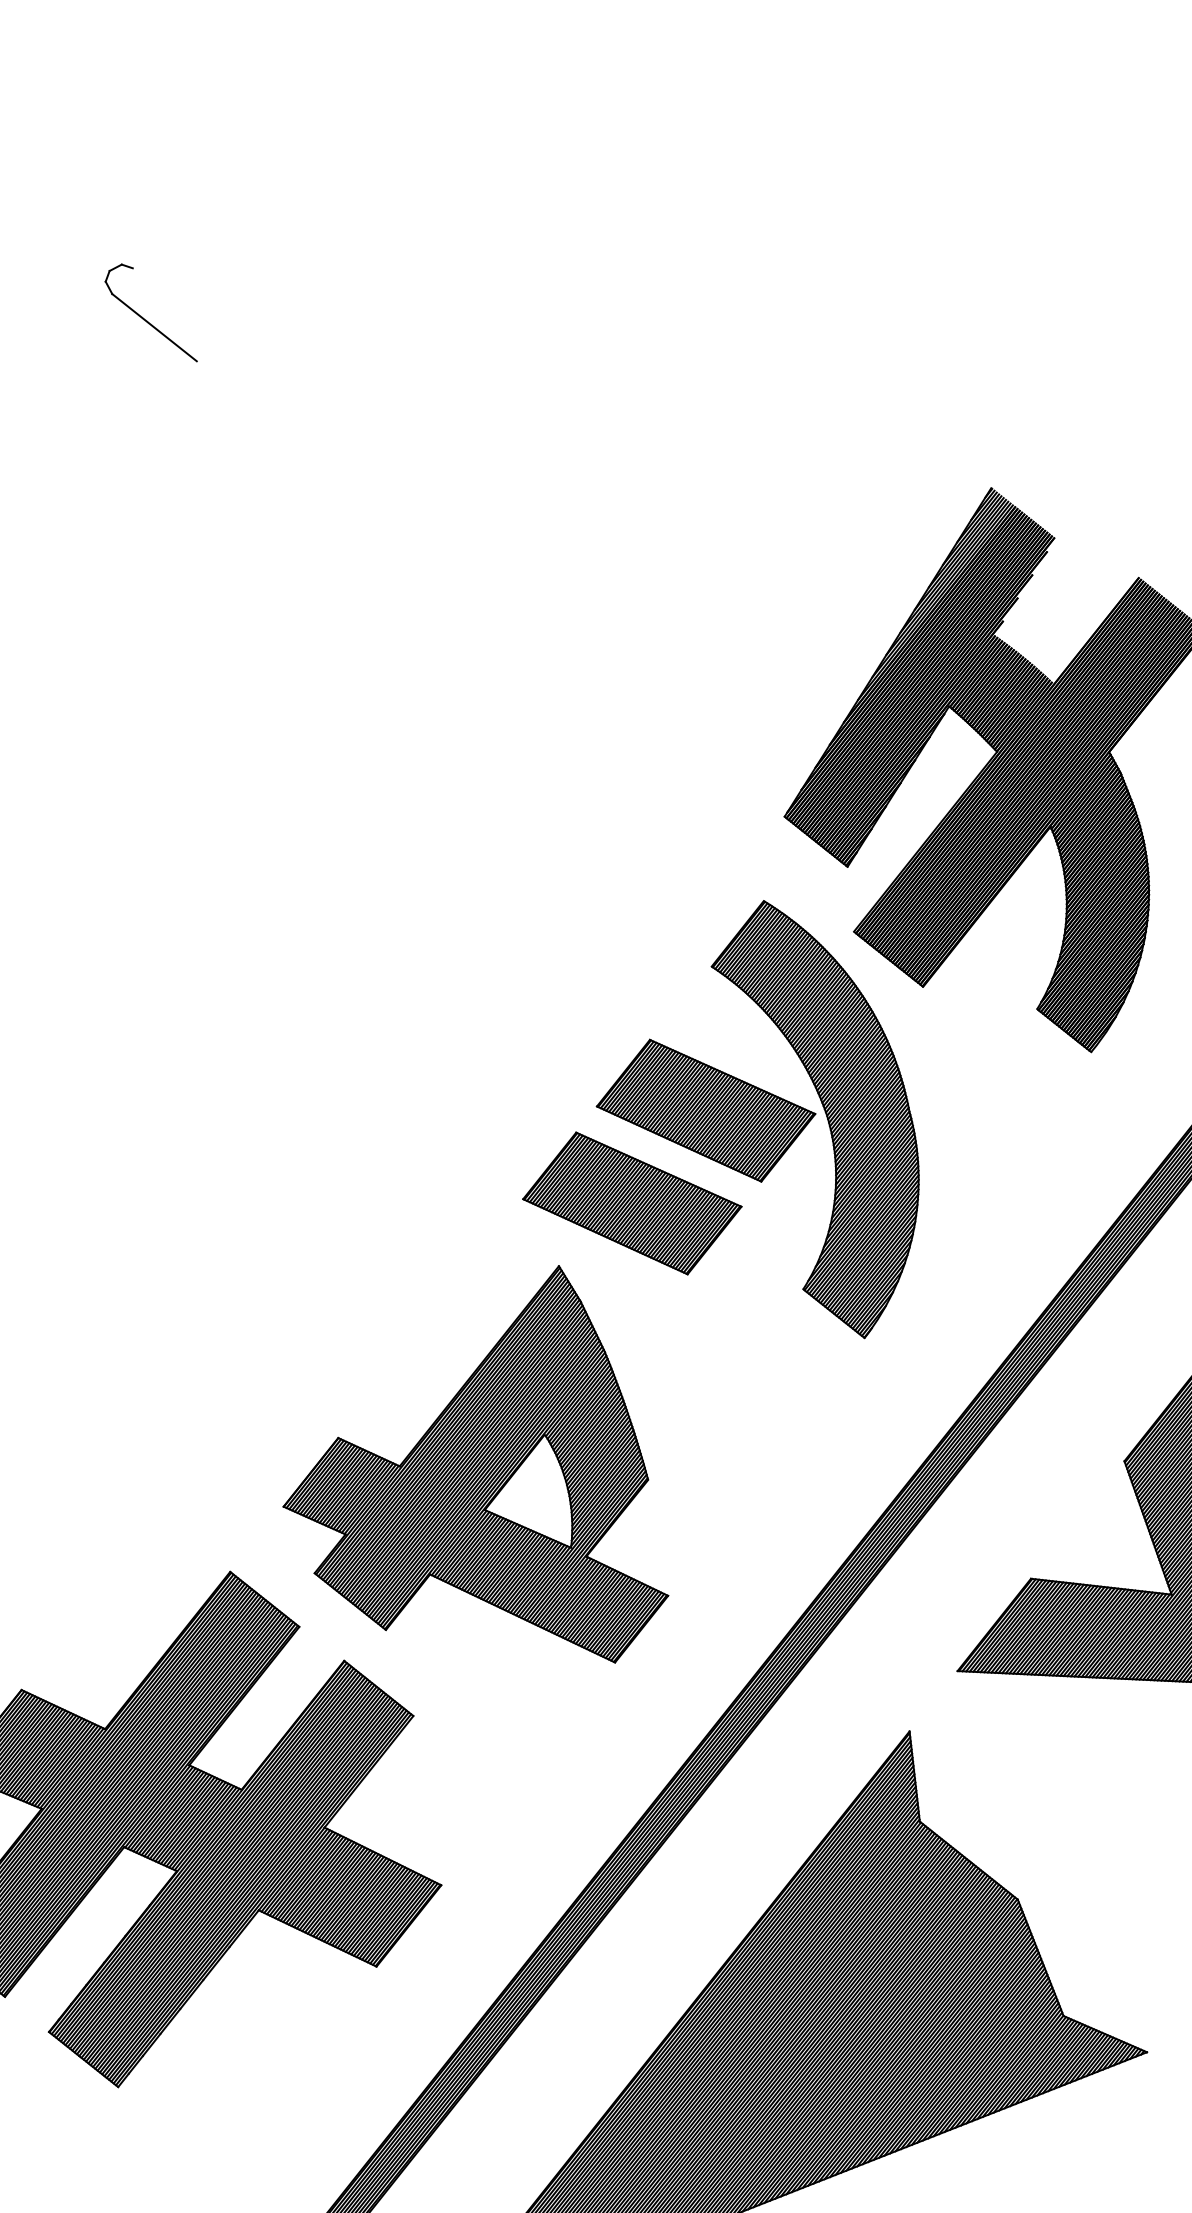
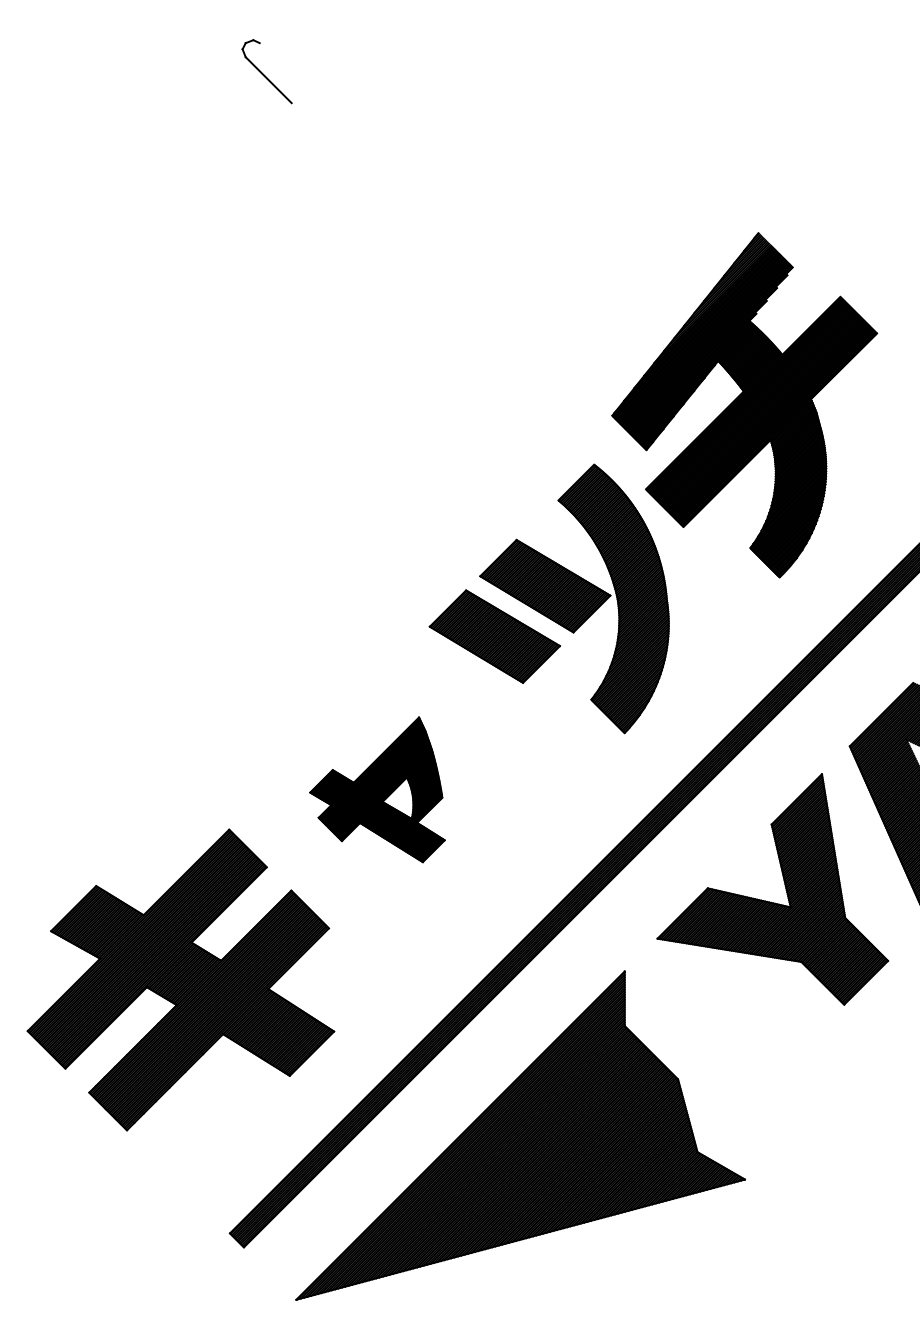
part: (467, 1477) -> (377, 789), size x0.6

